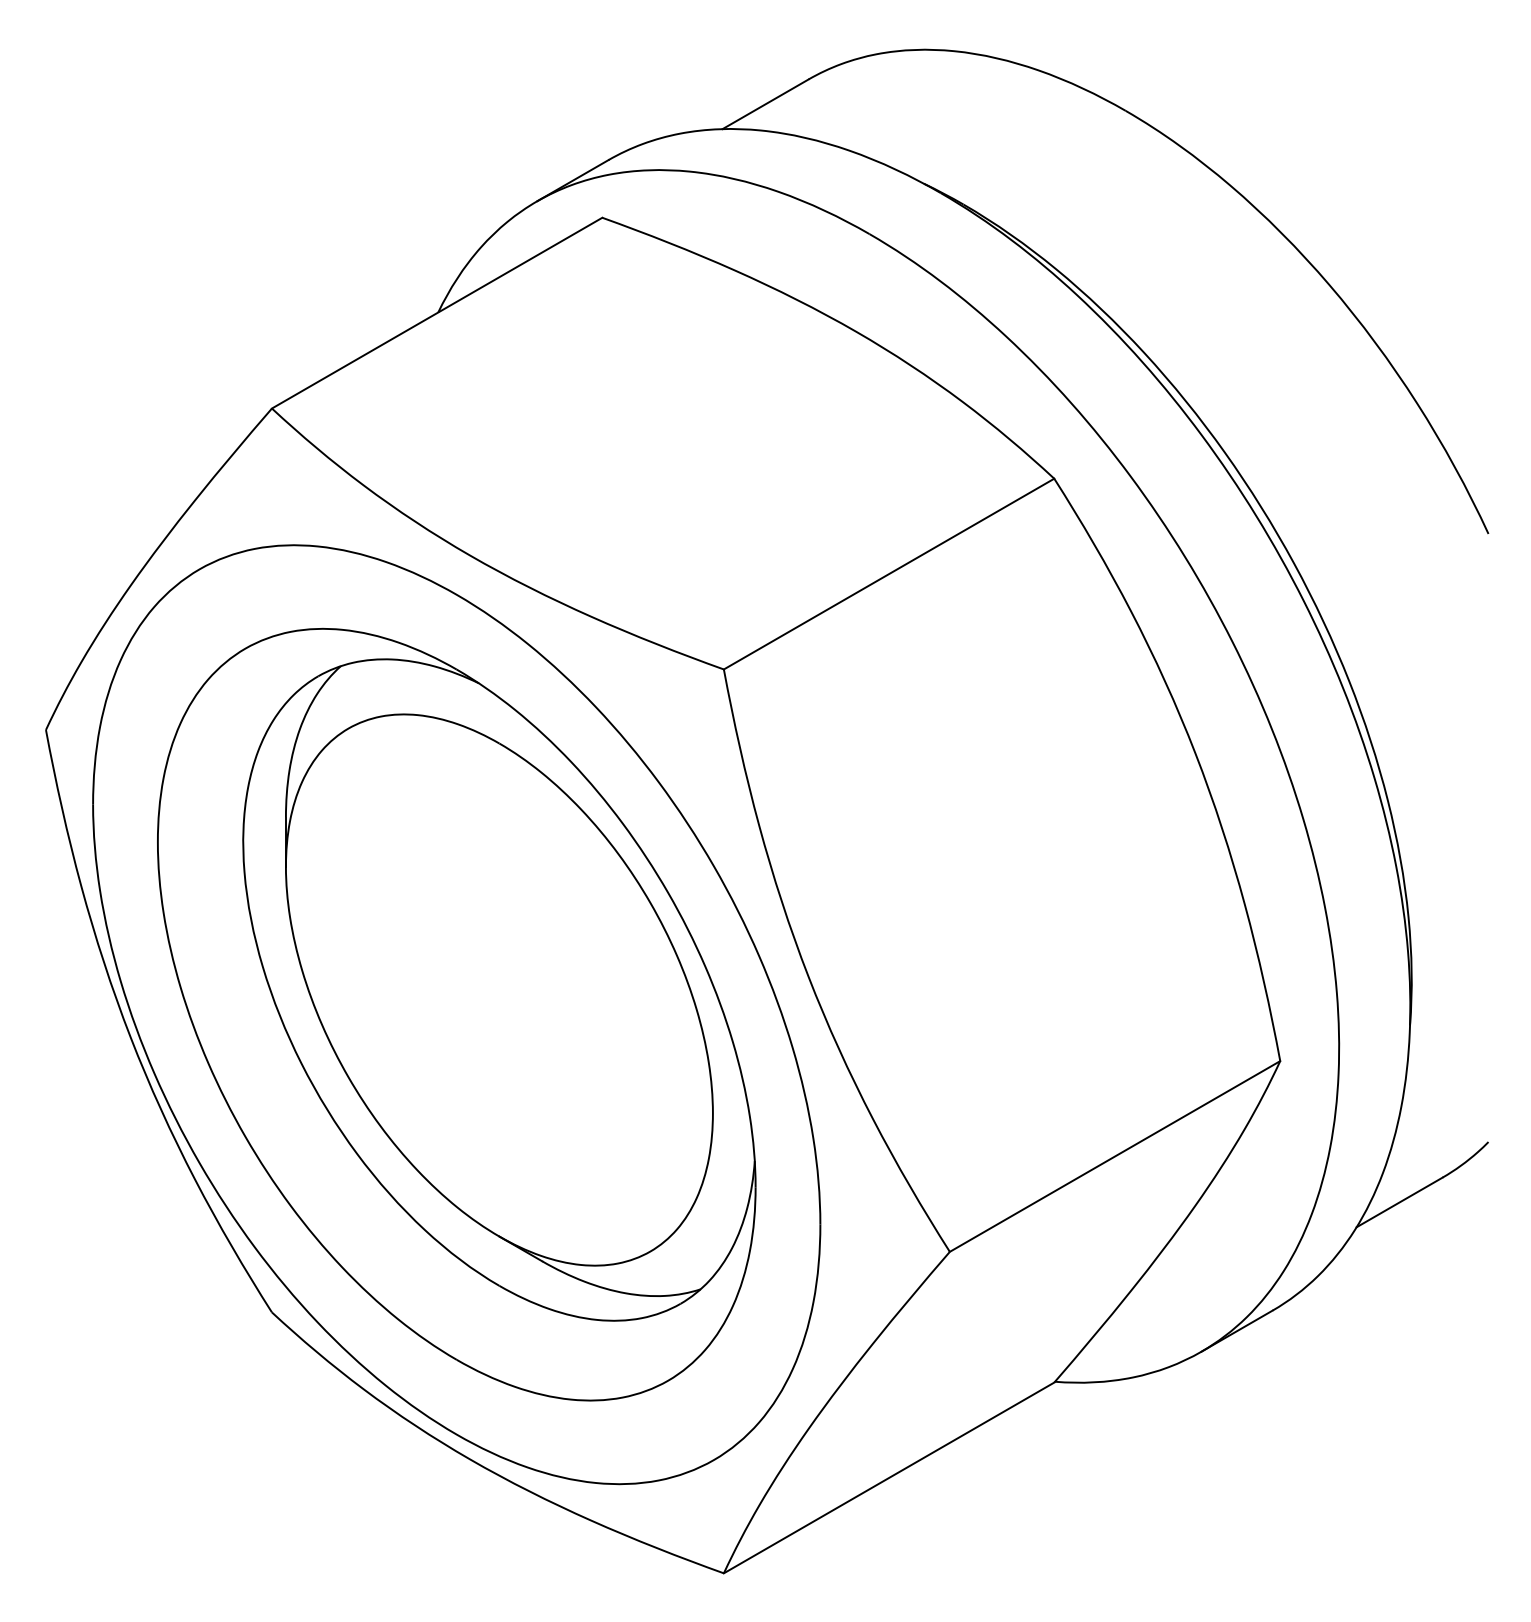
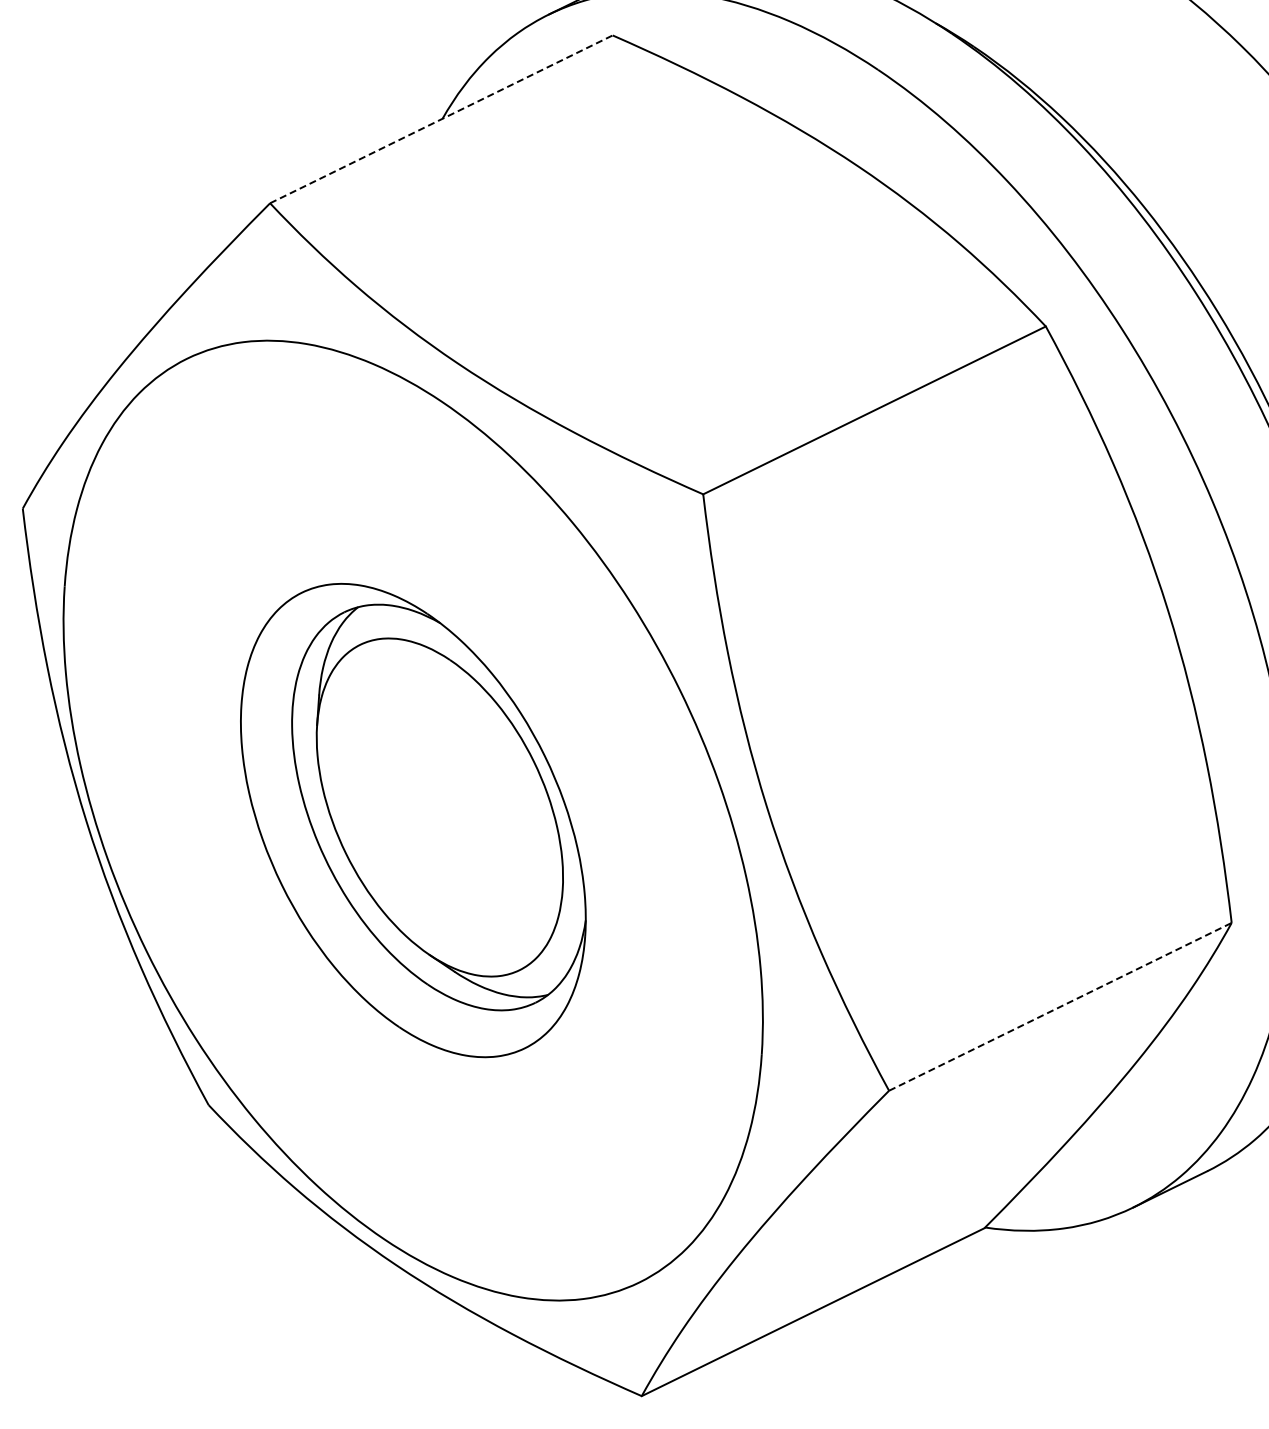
line: (437, 313) -> (441, 119), solid -> dashed
part: (456, 1014) -> (413, 820), size x0.6
line: (1115, 1156) -> (1060, 1006), solid -> dashed

